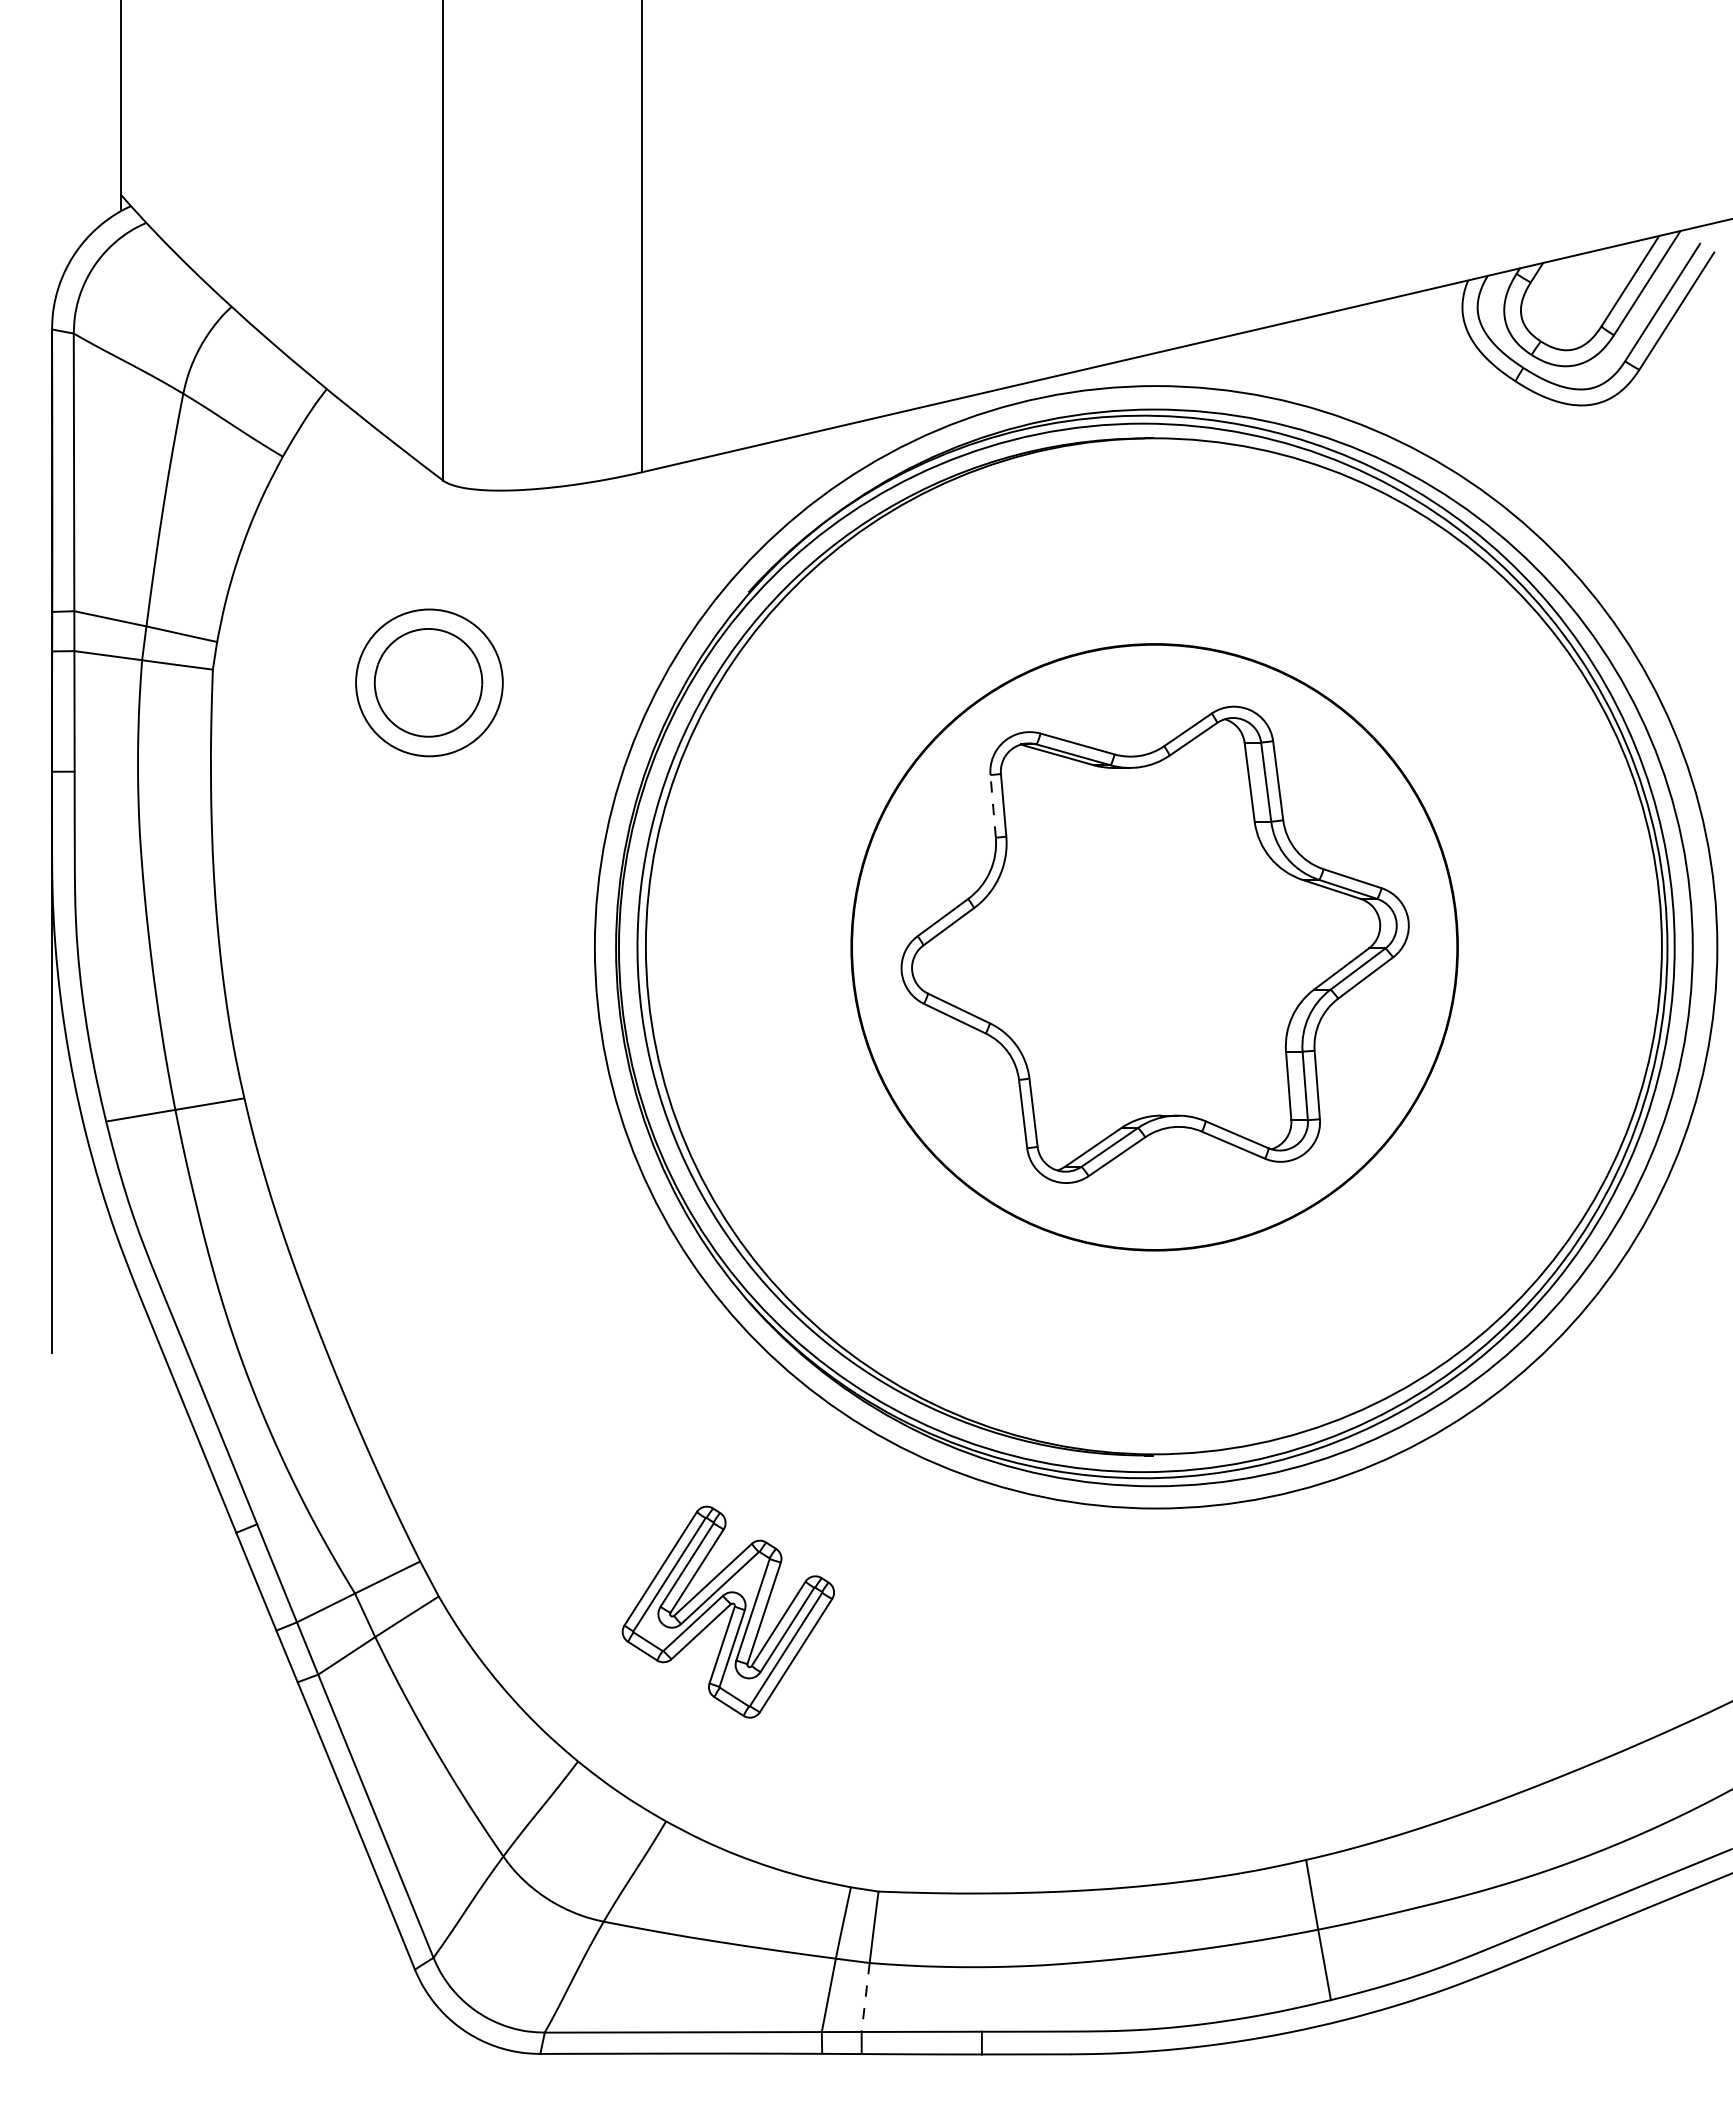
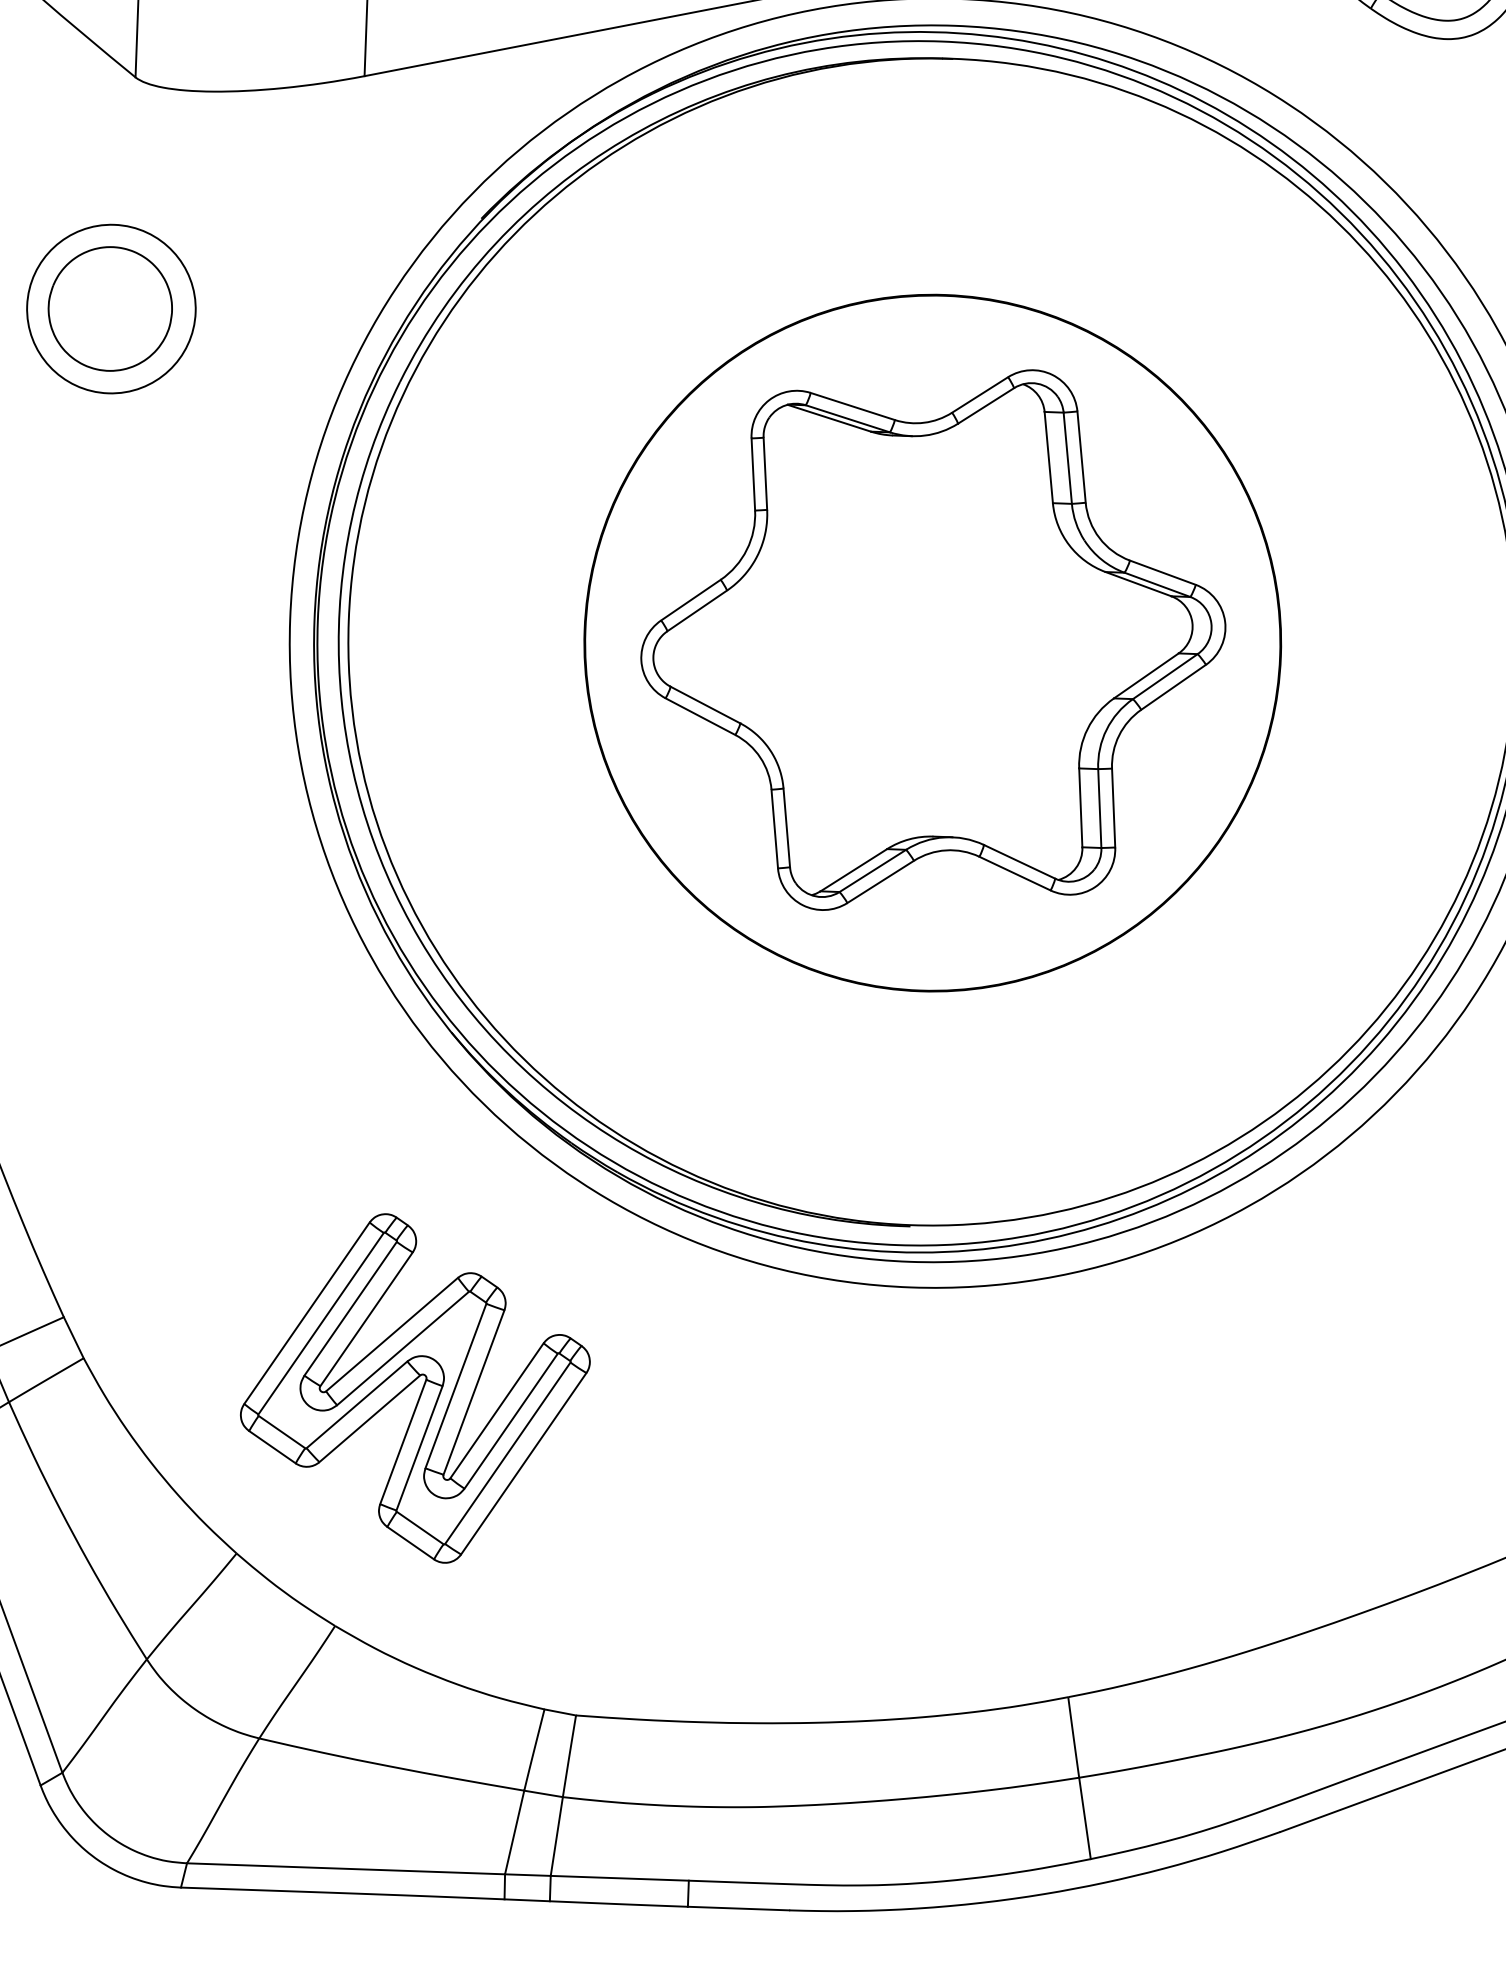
line: (993, 805) -> (753, 473), dashed -> solid
part: (728, 1611) -> (415, 1387), size x1.43
line: (865, 1997) -> (556, 1836), dashed -> solid

